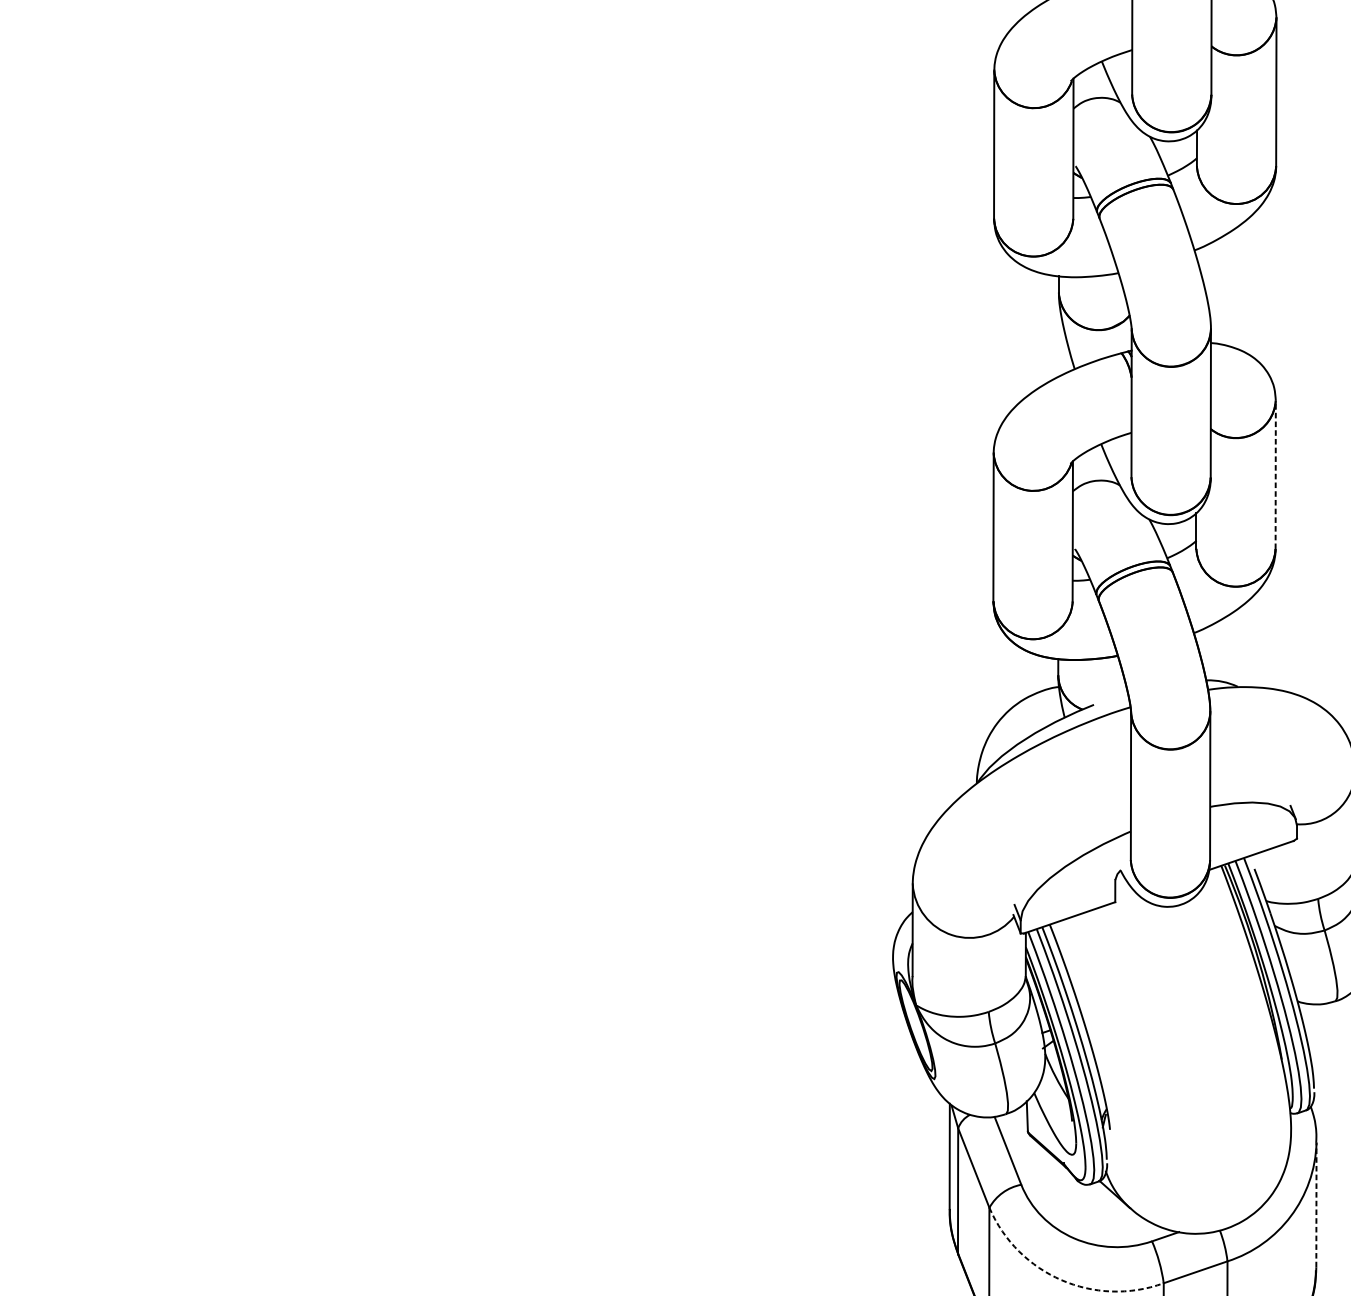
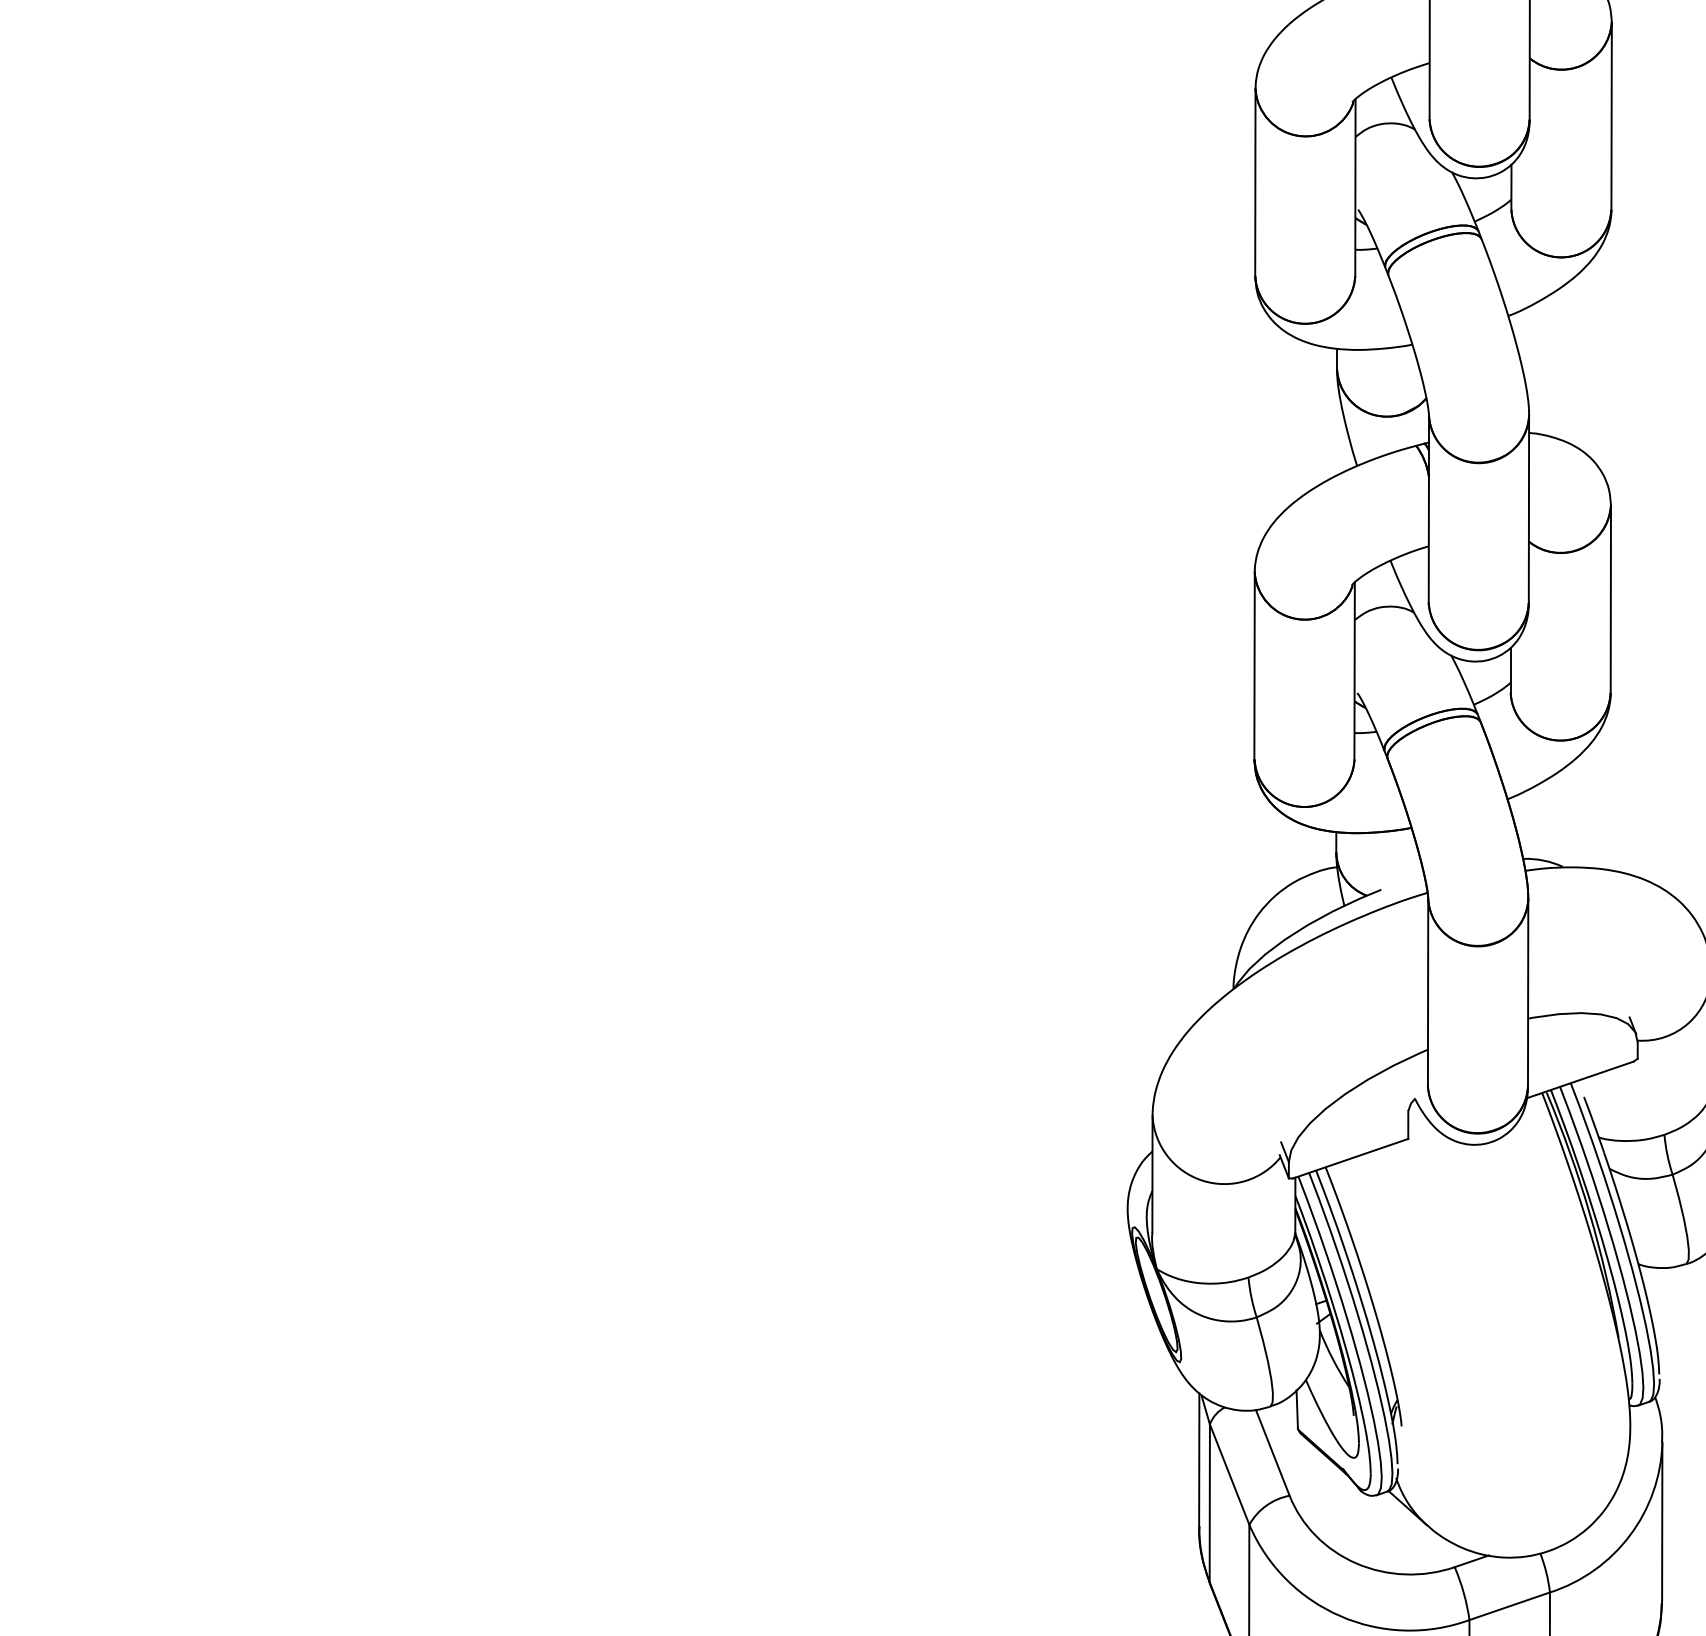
line: (1275, 474) -> (1610, 599), dashed -> solid
line: (1316, 1205) -> (1662, 1521), dashed -> solid
arc: (1061, 1280) -> (1340, 1616), dashed -> solid

